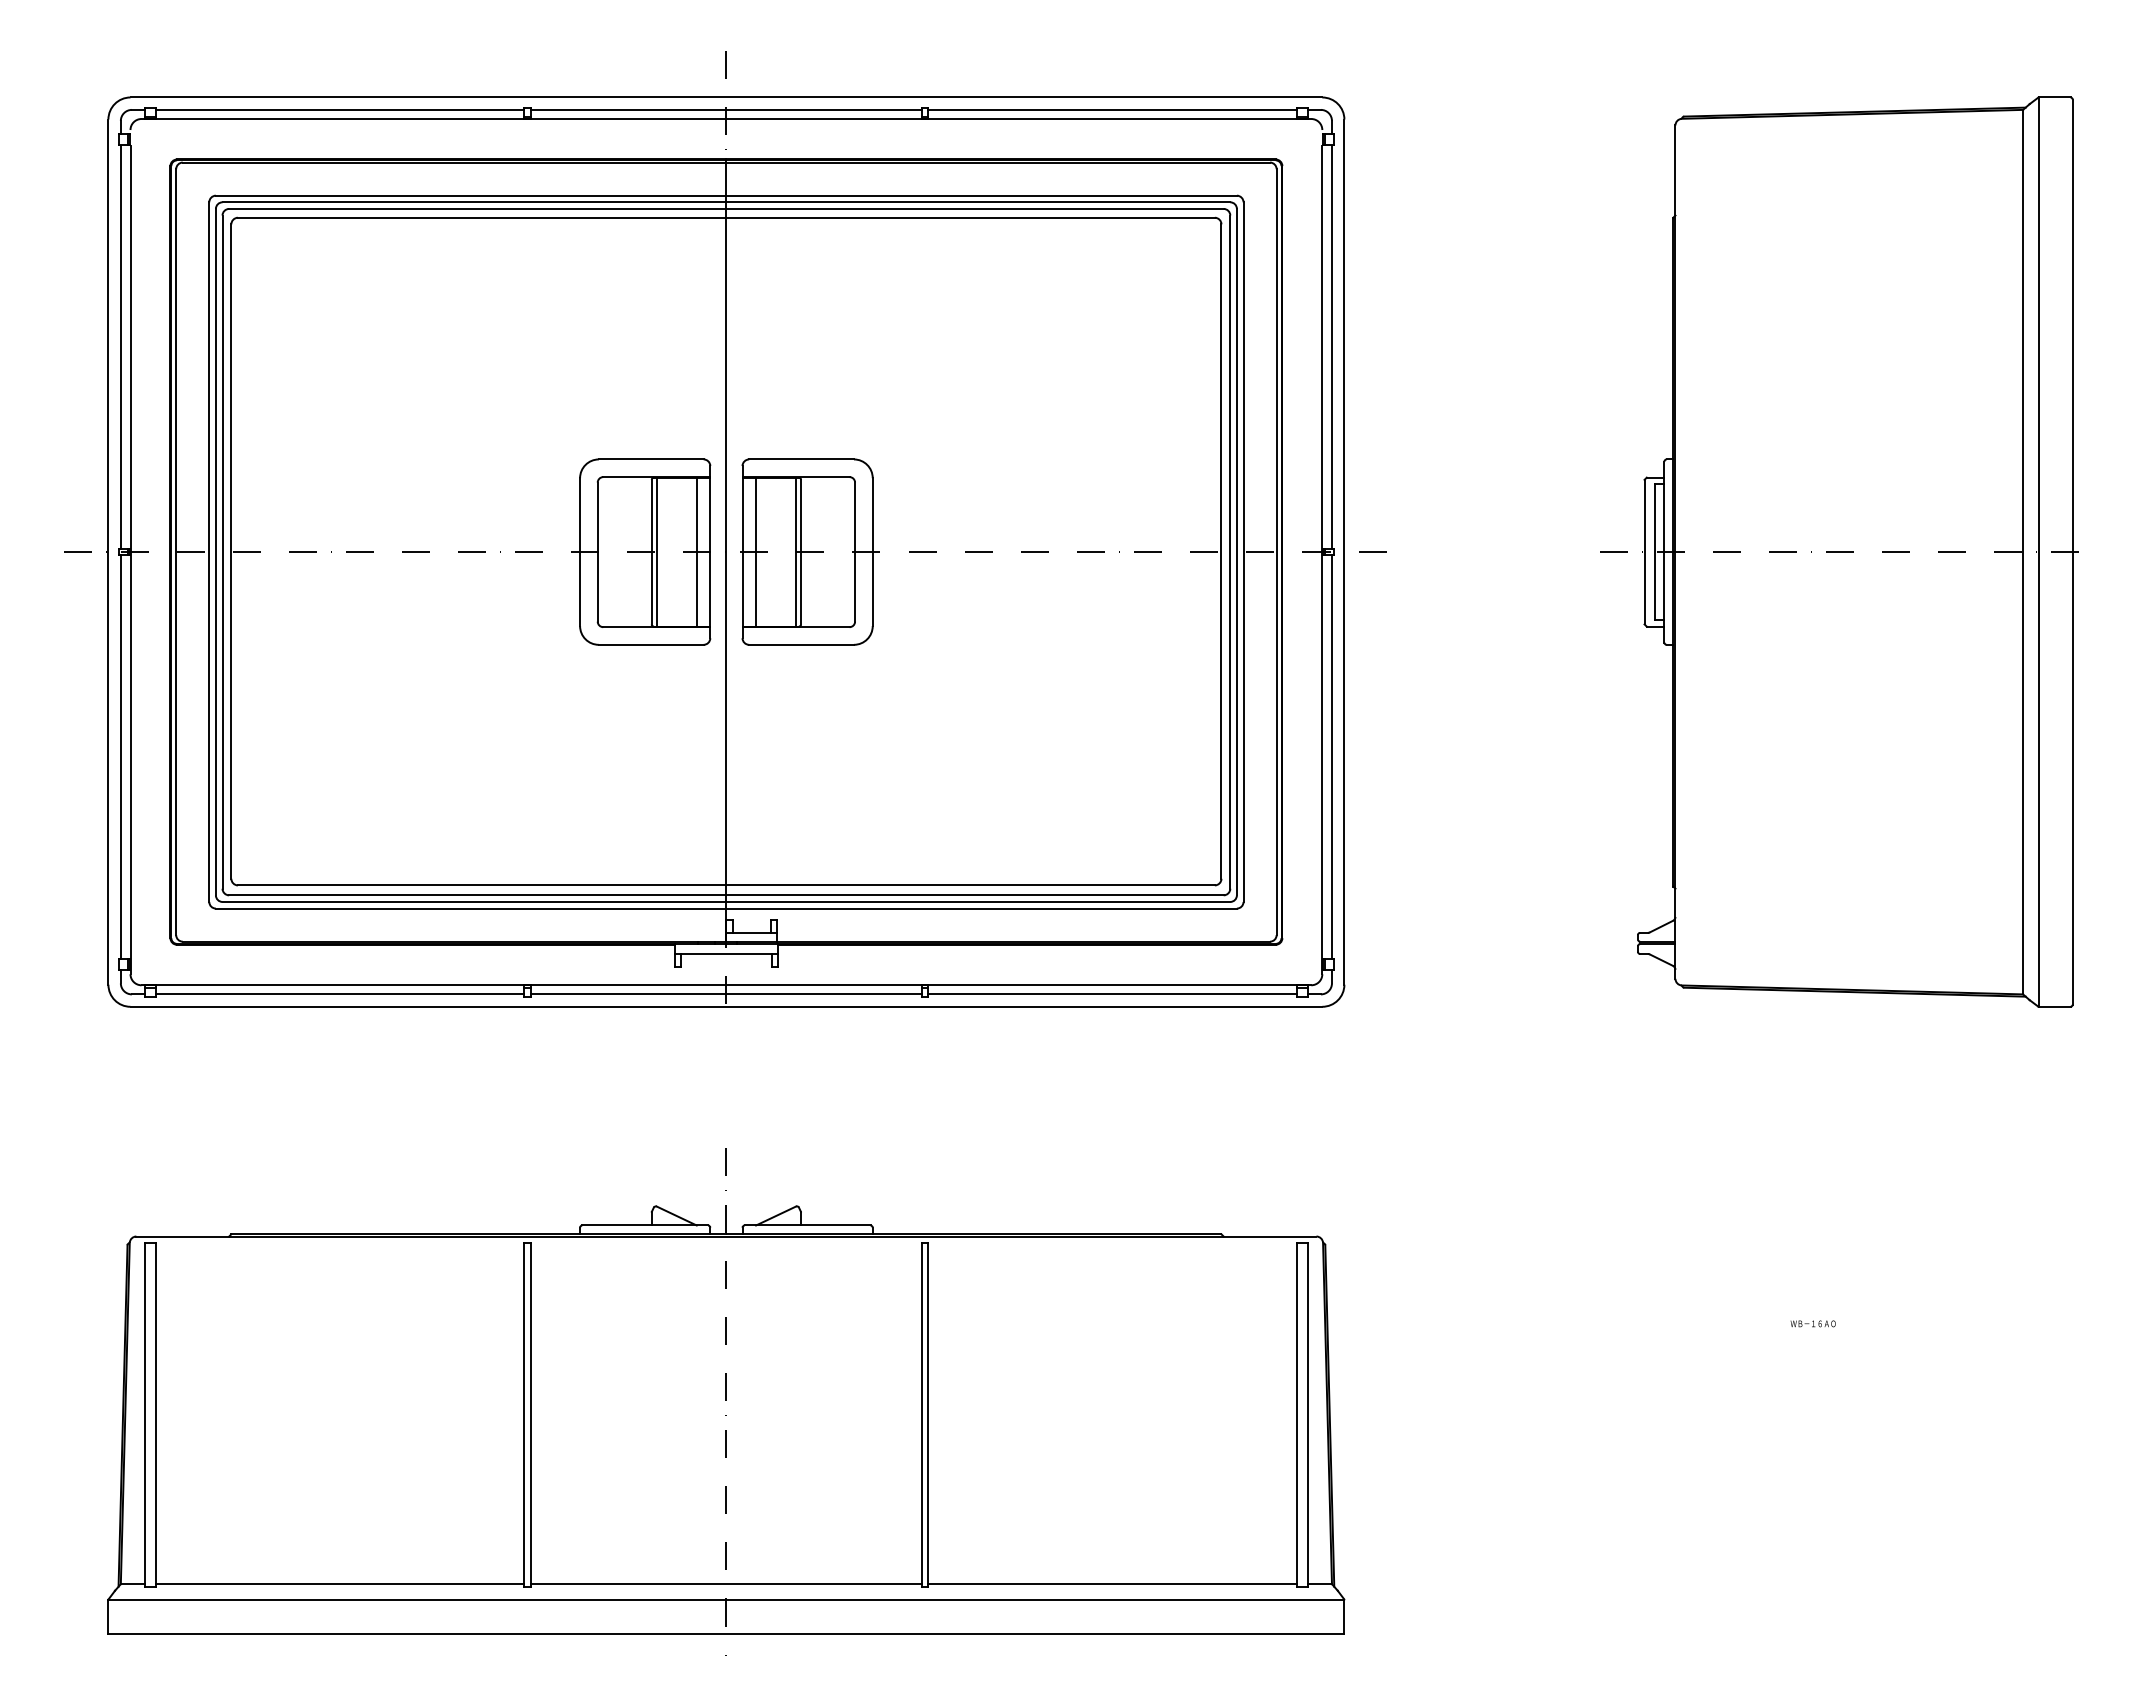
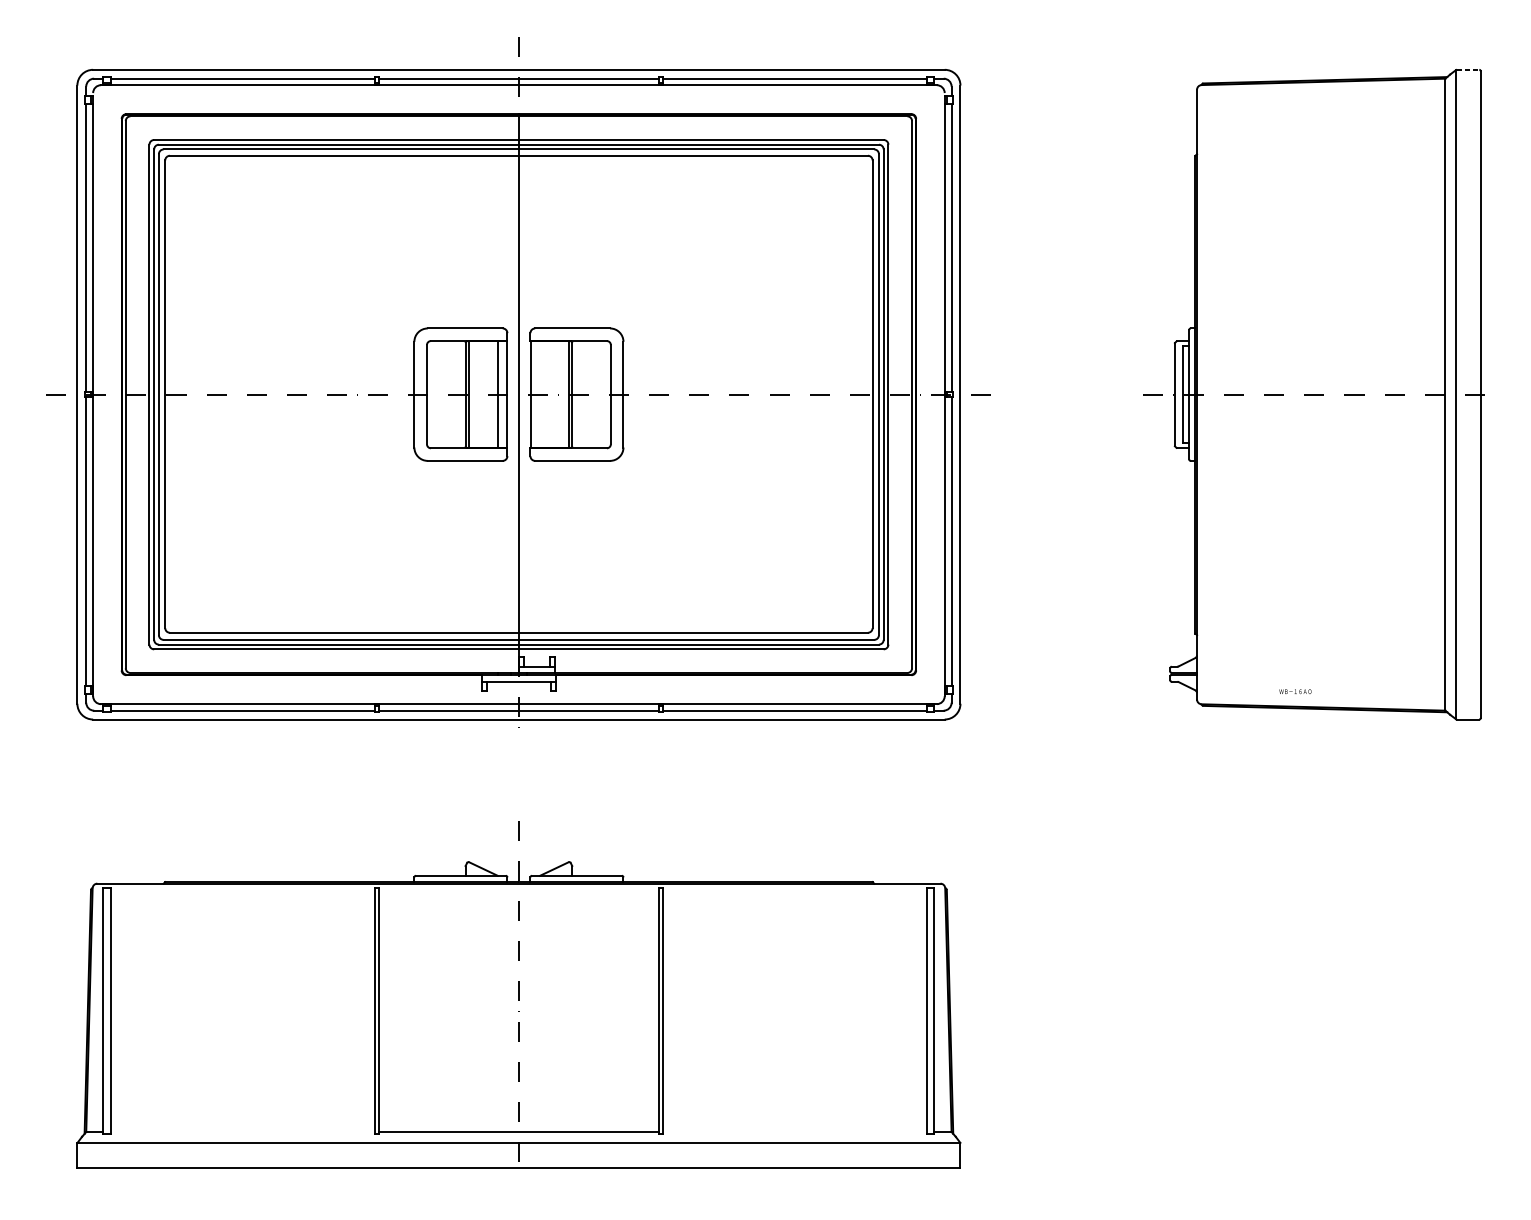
line: (2054, 97) -> (1467, 69), solid -> dashed
line: (756, 551) -> (540, 394), removed
text: (1812, 1323) -> (1294, 691), moved
line: (339, 1584) -> (242, 1132), removed
line: (1112, 1584) -> (794, 1132), removed

